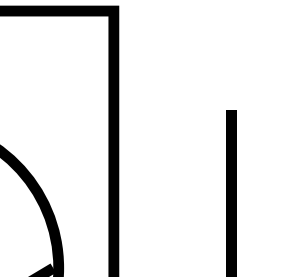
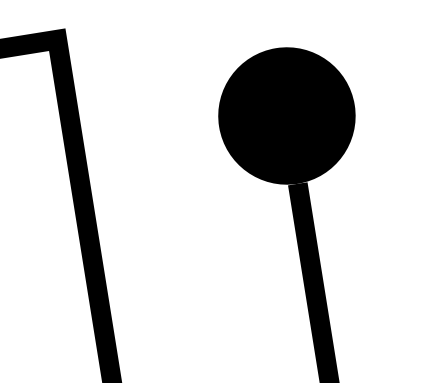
fill: (230, 71) -> (285, 115), added

